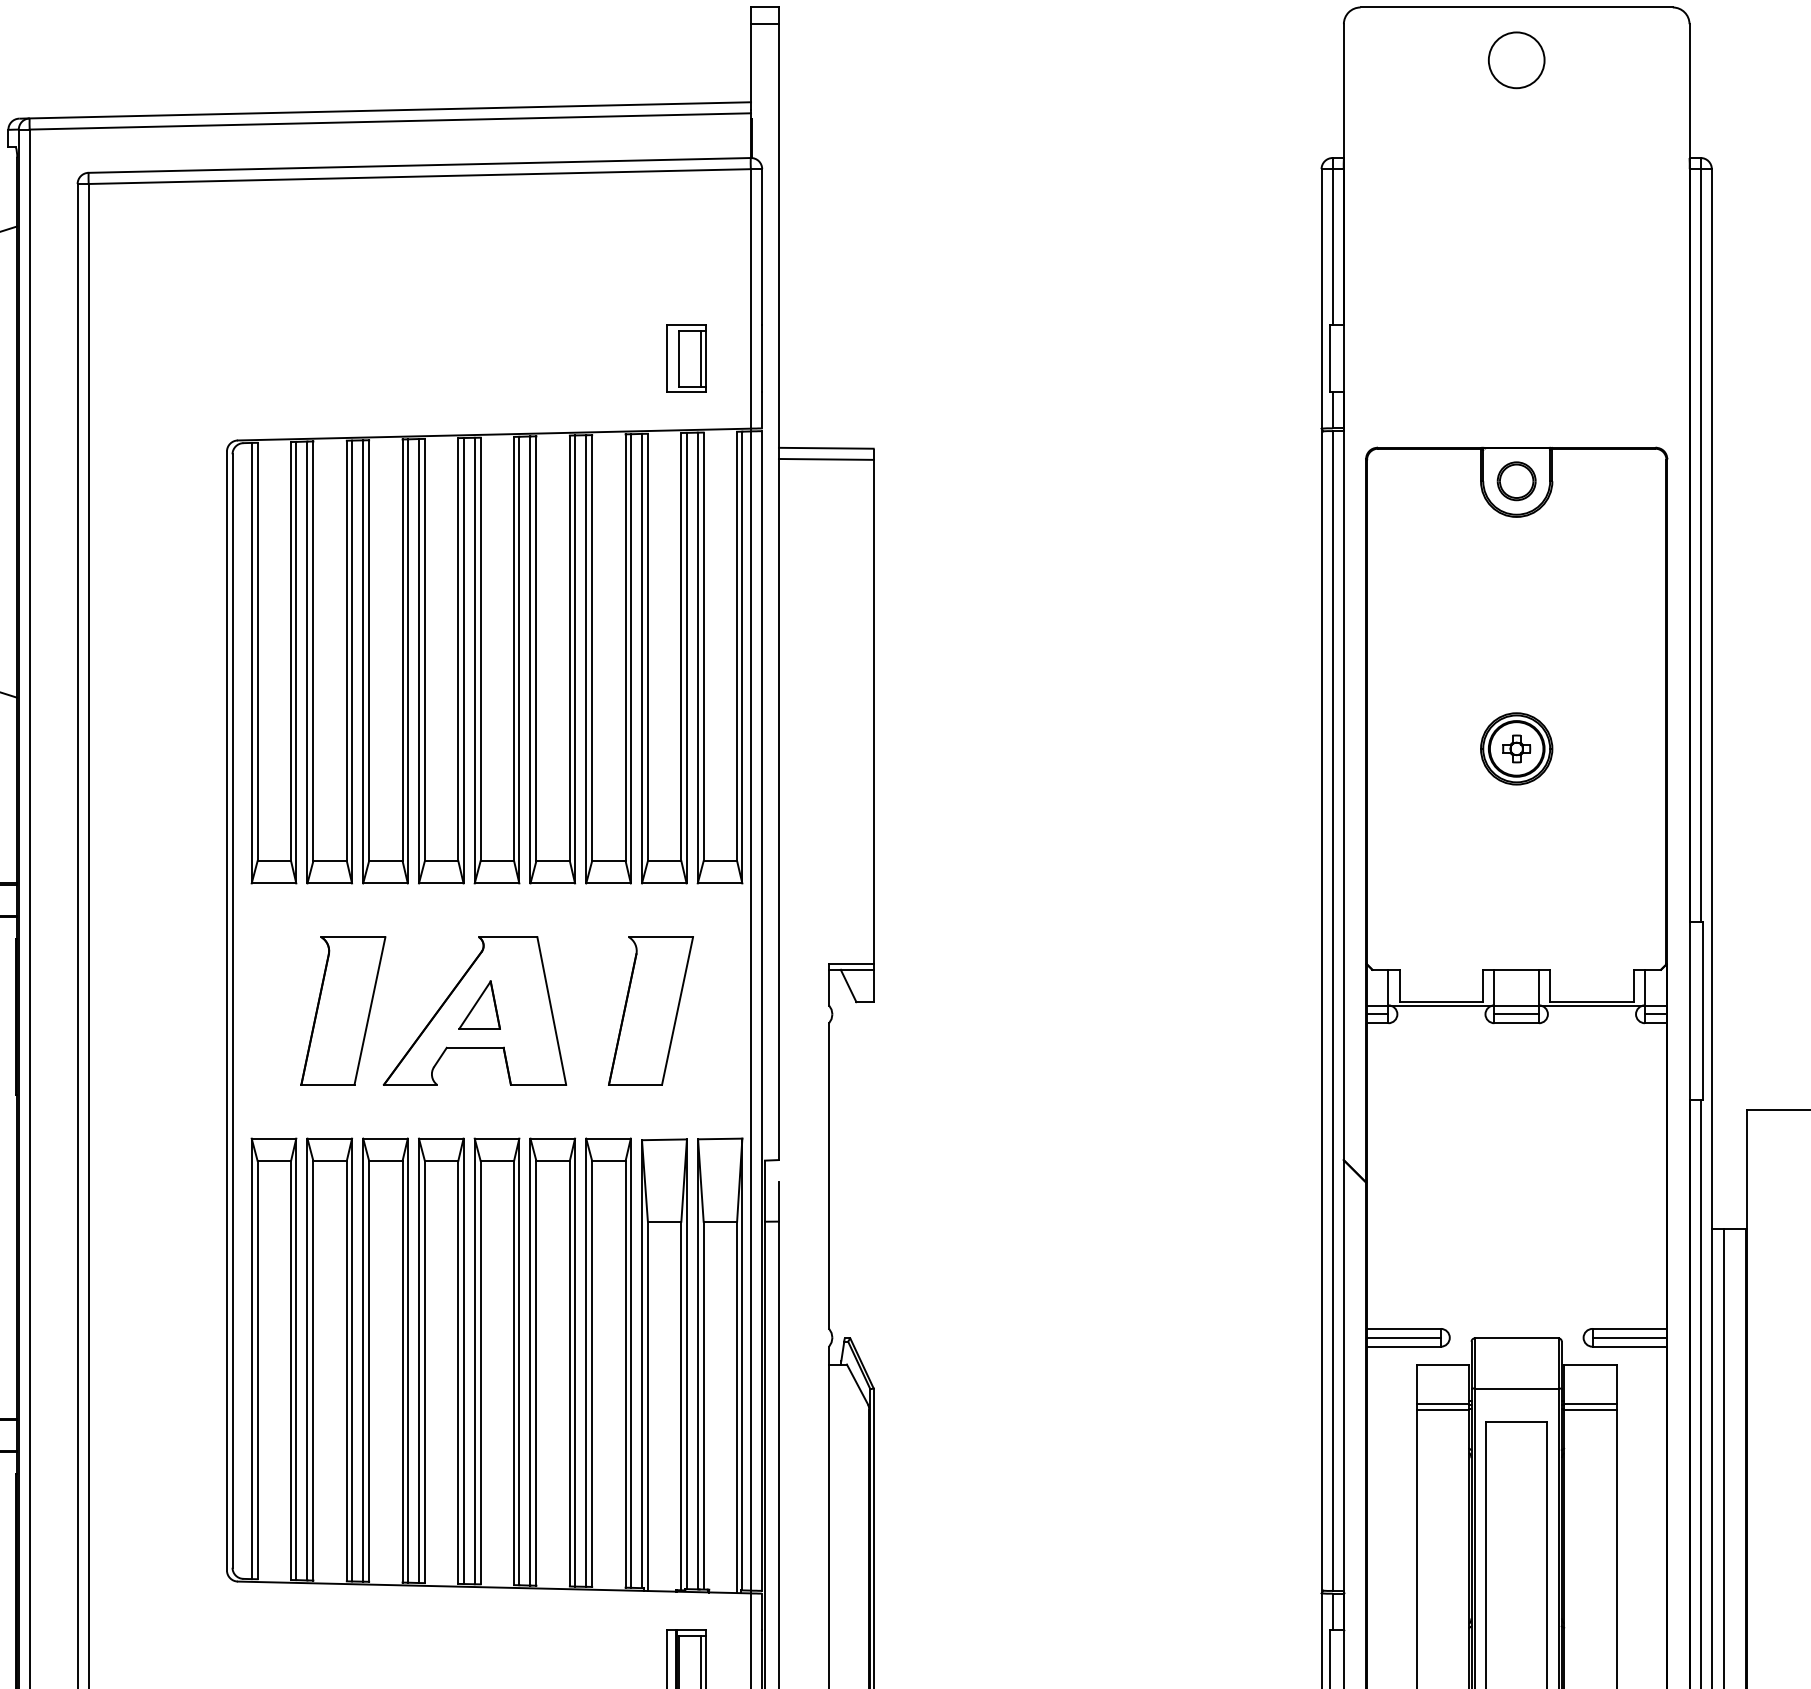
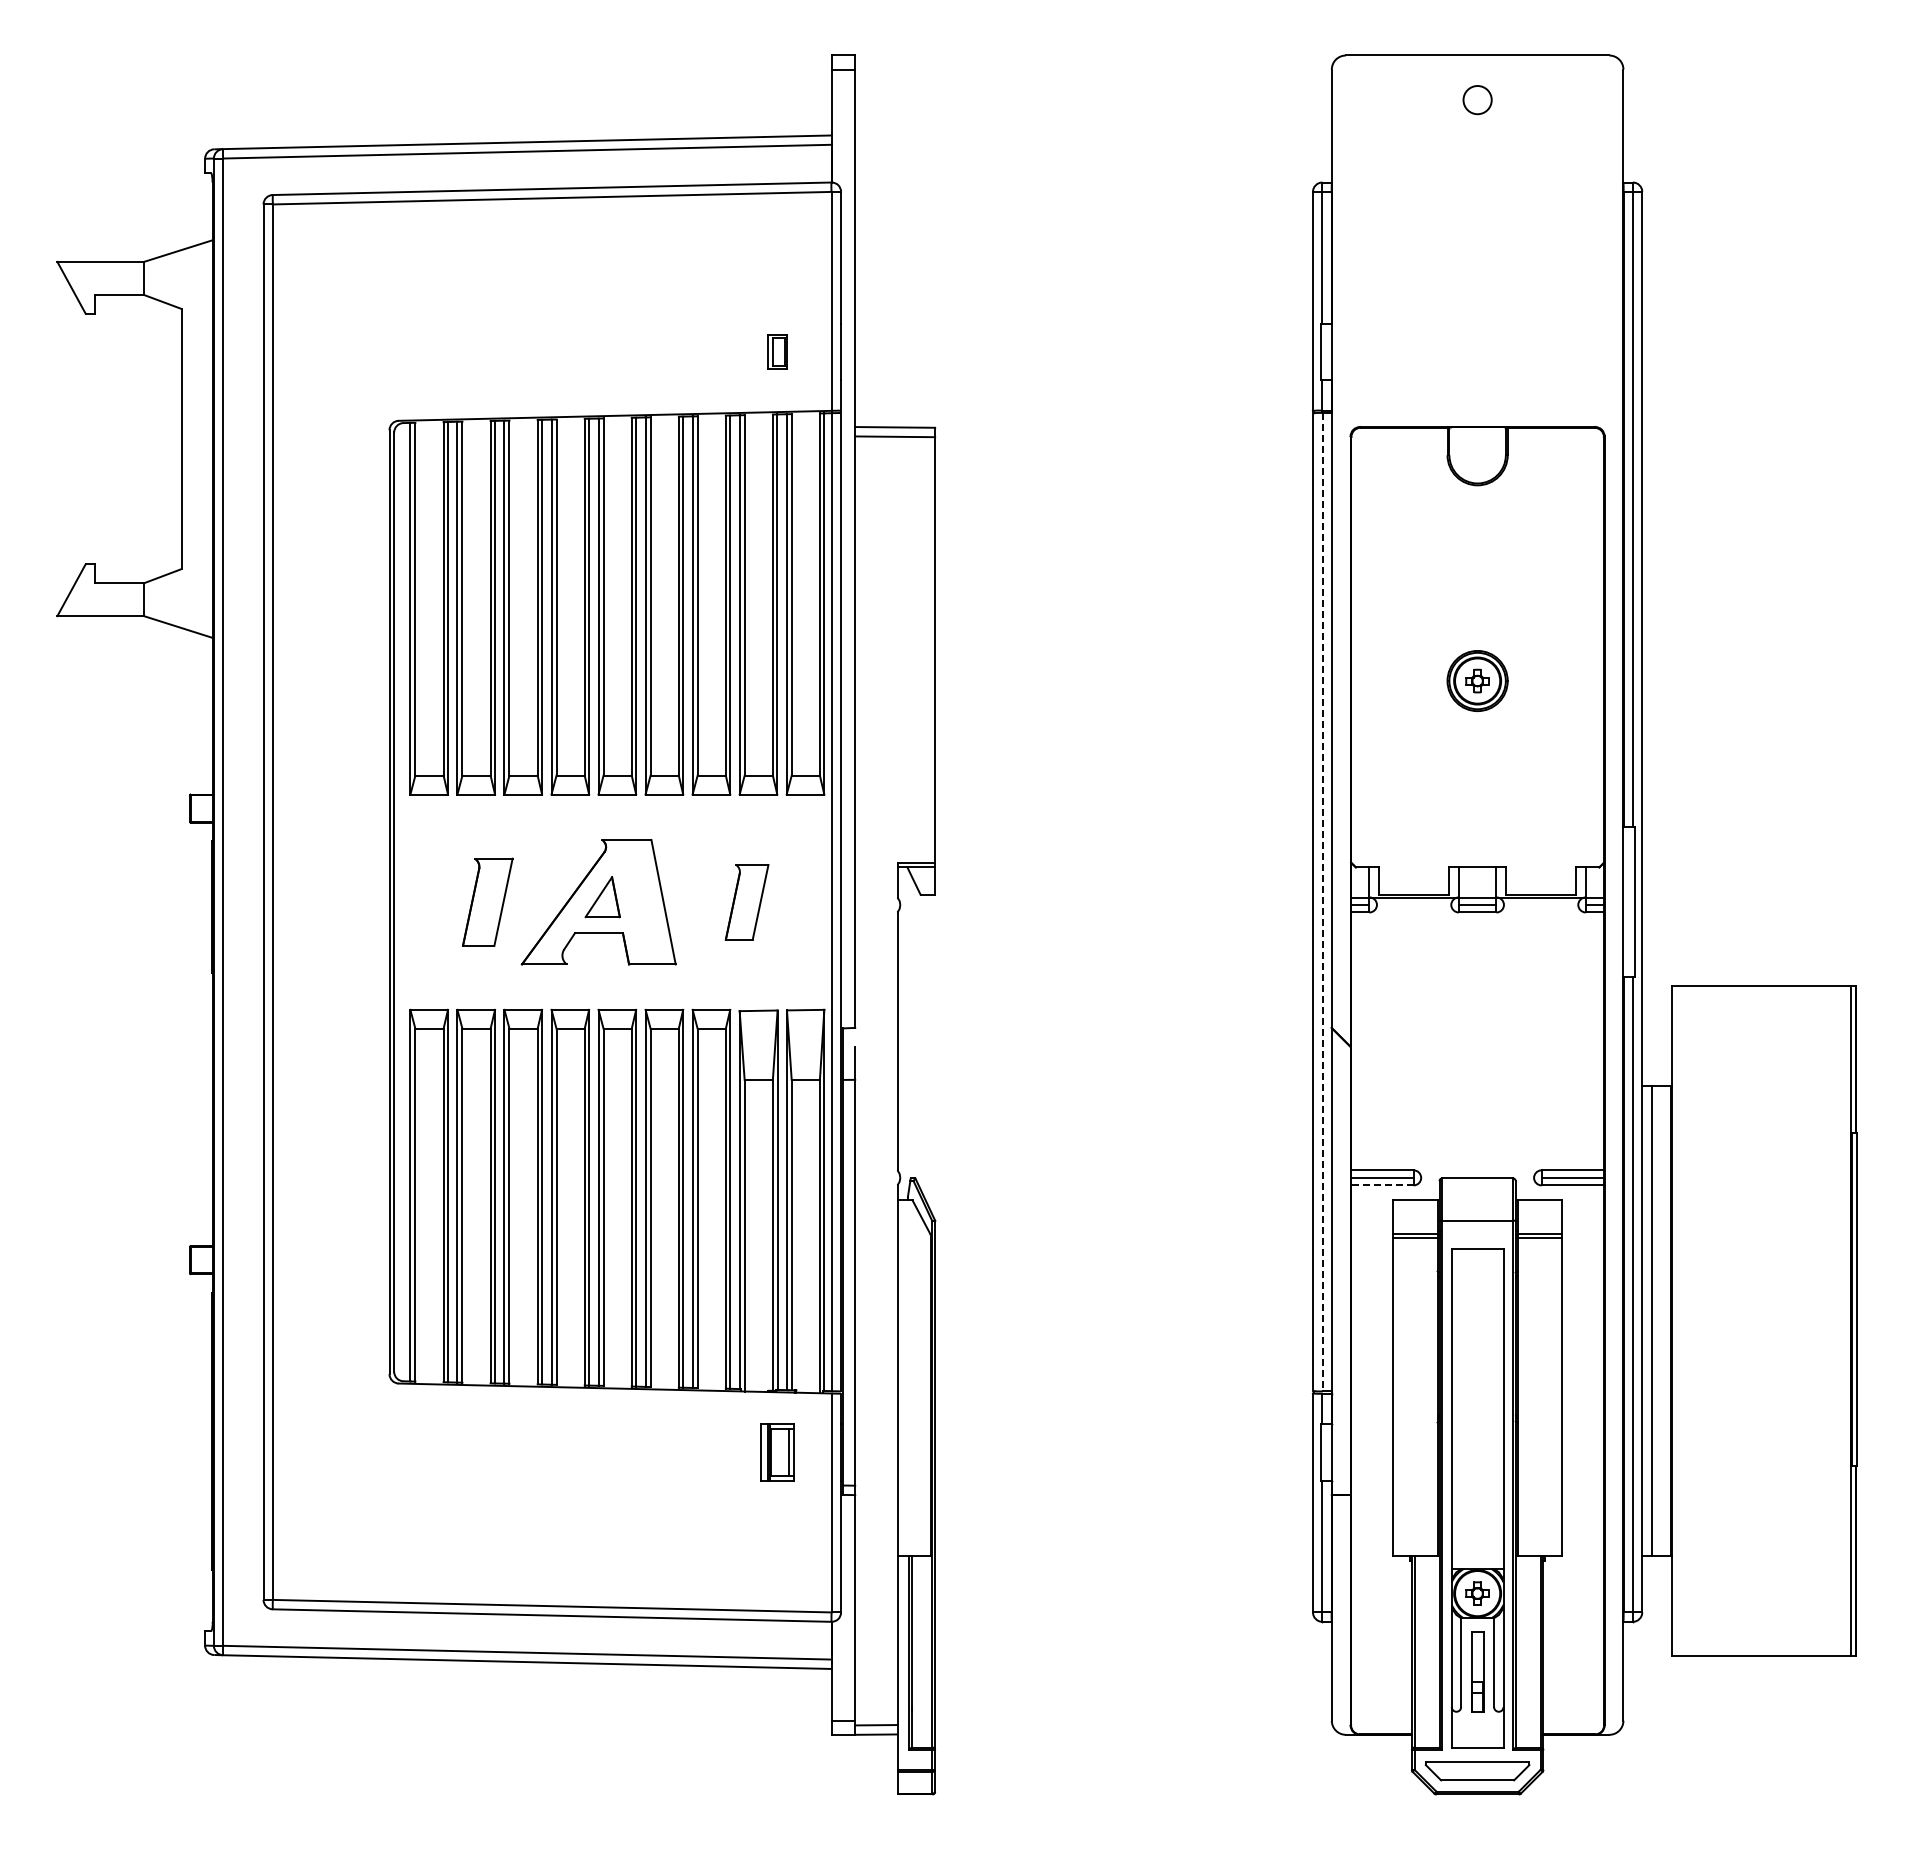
circle: (1516, 59) -> (1477, 99), size x0.6
part: (686, 358) -> (777, 351), size x0.6
part: (1516, 481) -> (1477, 455), removed
part: (343, 1011) -> (487, 902), size x0.7
part: (650, 1011) -> (746, 902), size x0.6
line: (1332, 1011) -> (1322, 902), solid -> dashed
line: (1402, 1346) -> (1381, 1185), solid -> dashed

